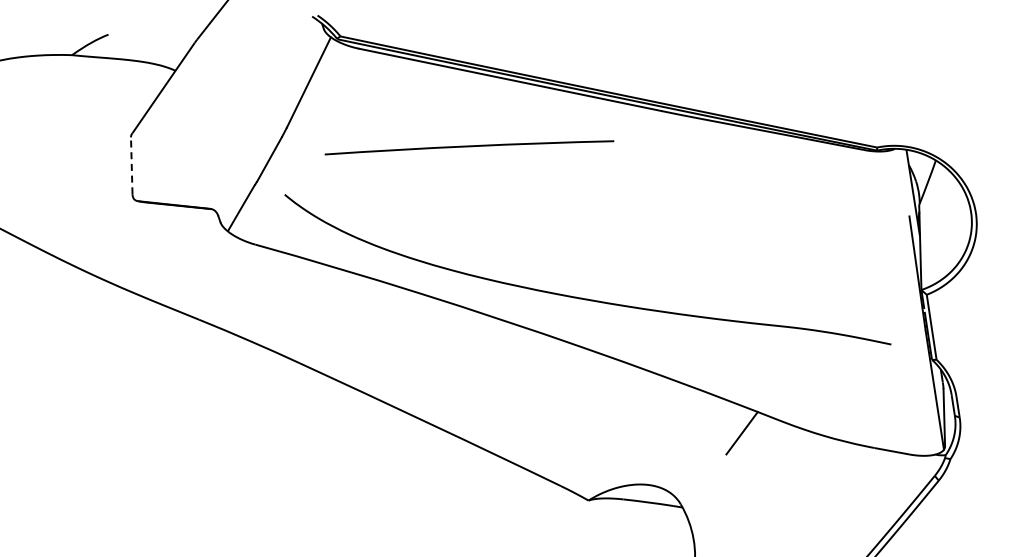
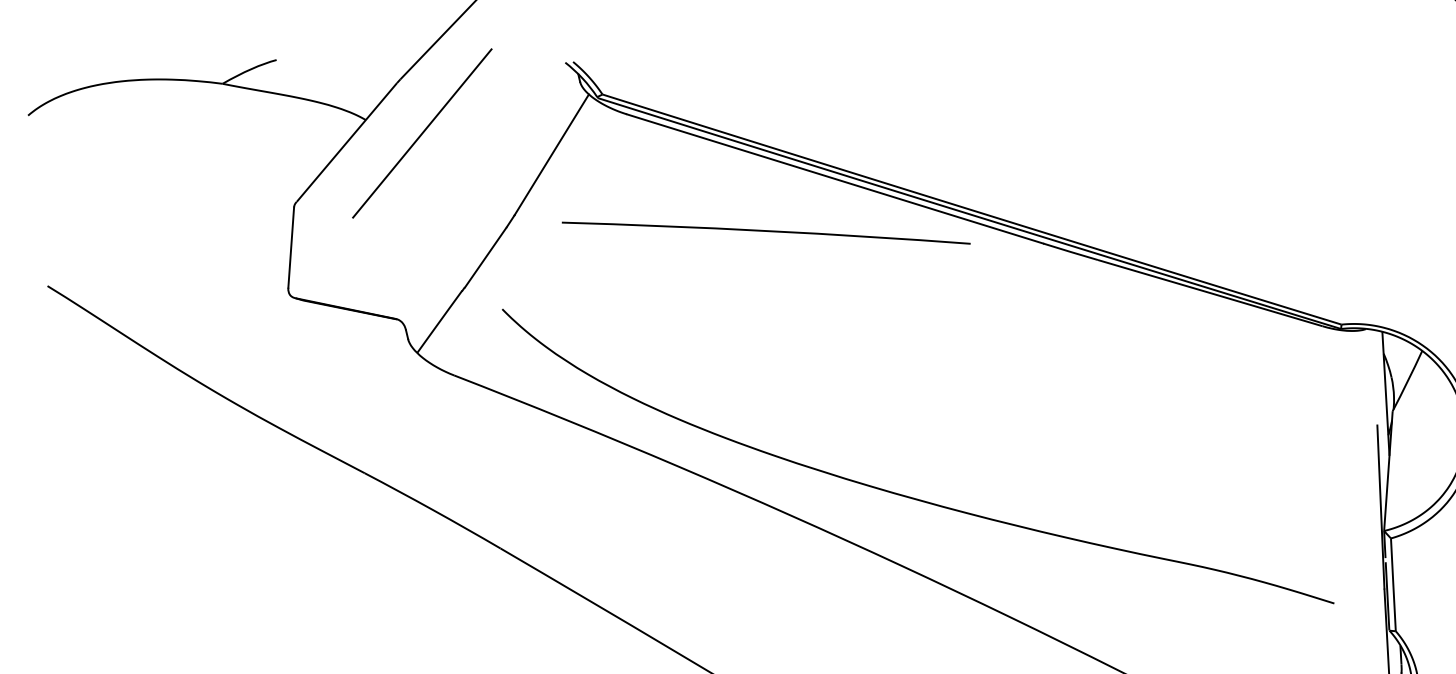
line: (216, 76) -> (422, 133), added
curve: (469, 147) -> (766, 232), moved
line: (131, 165) -> (290, 247), dashed -> solid

